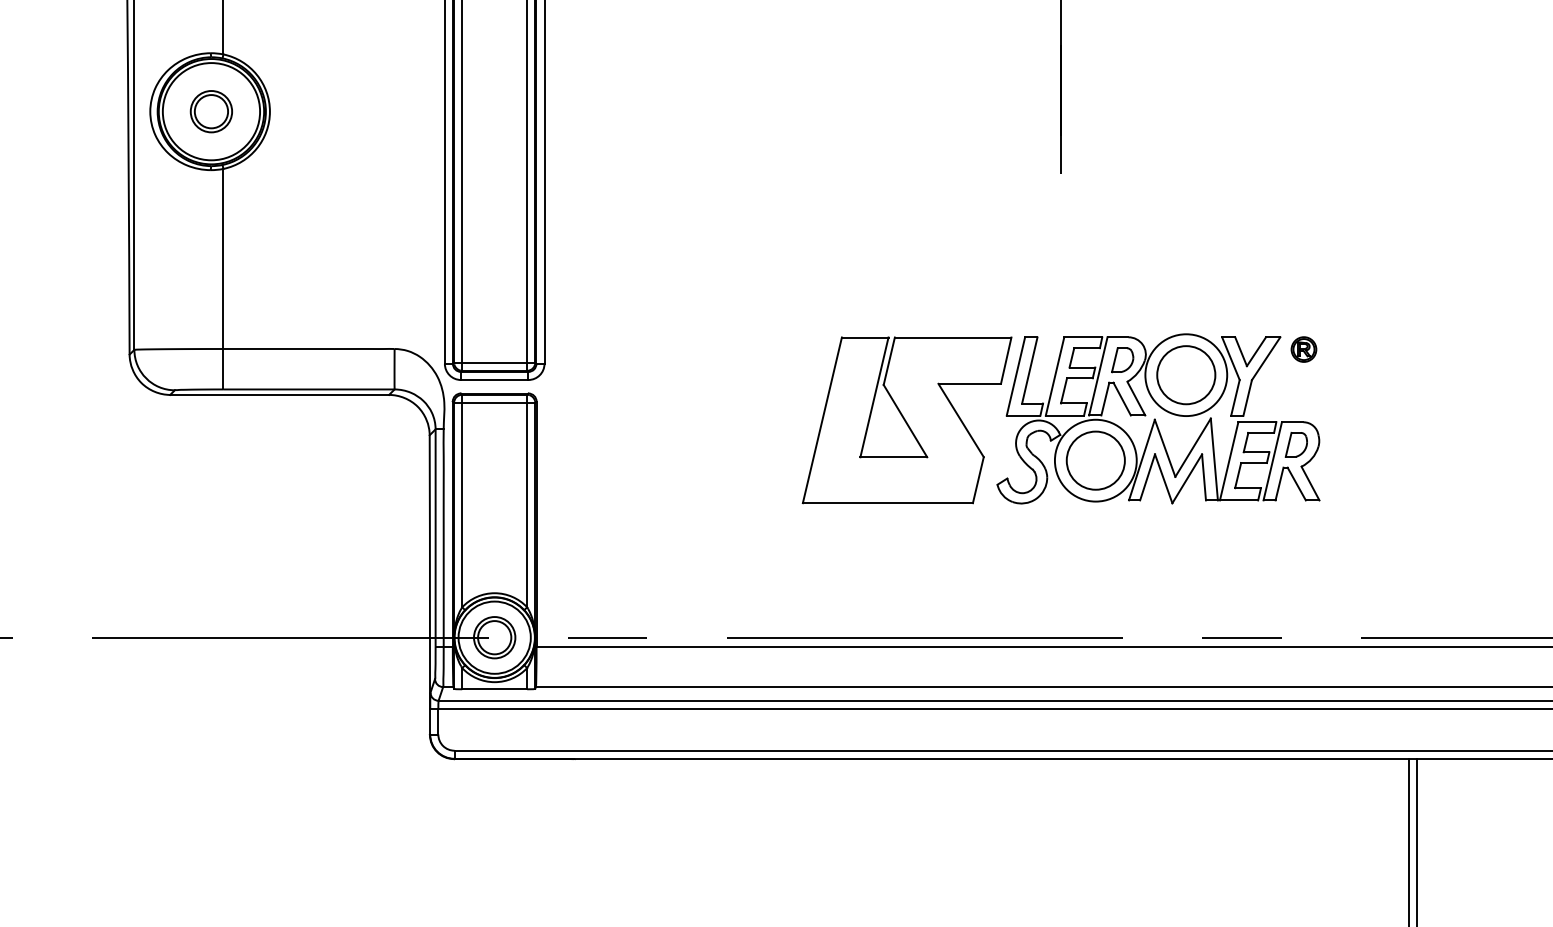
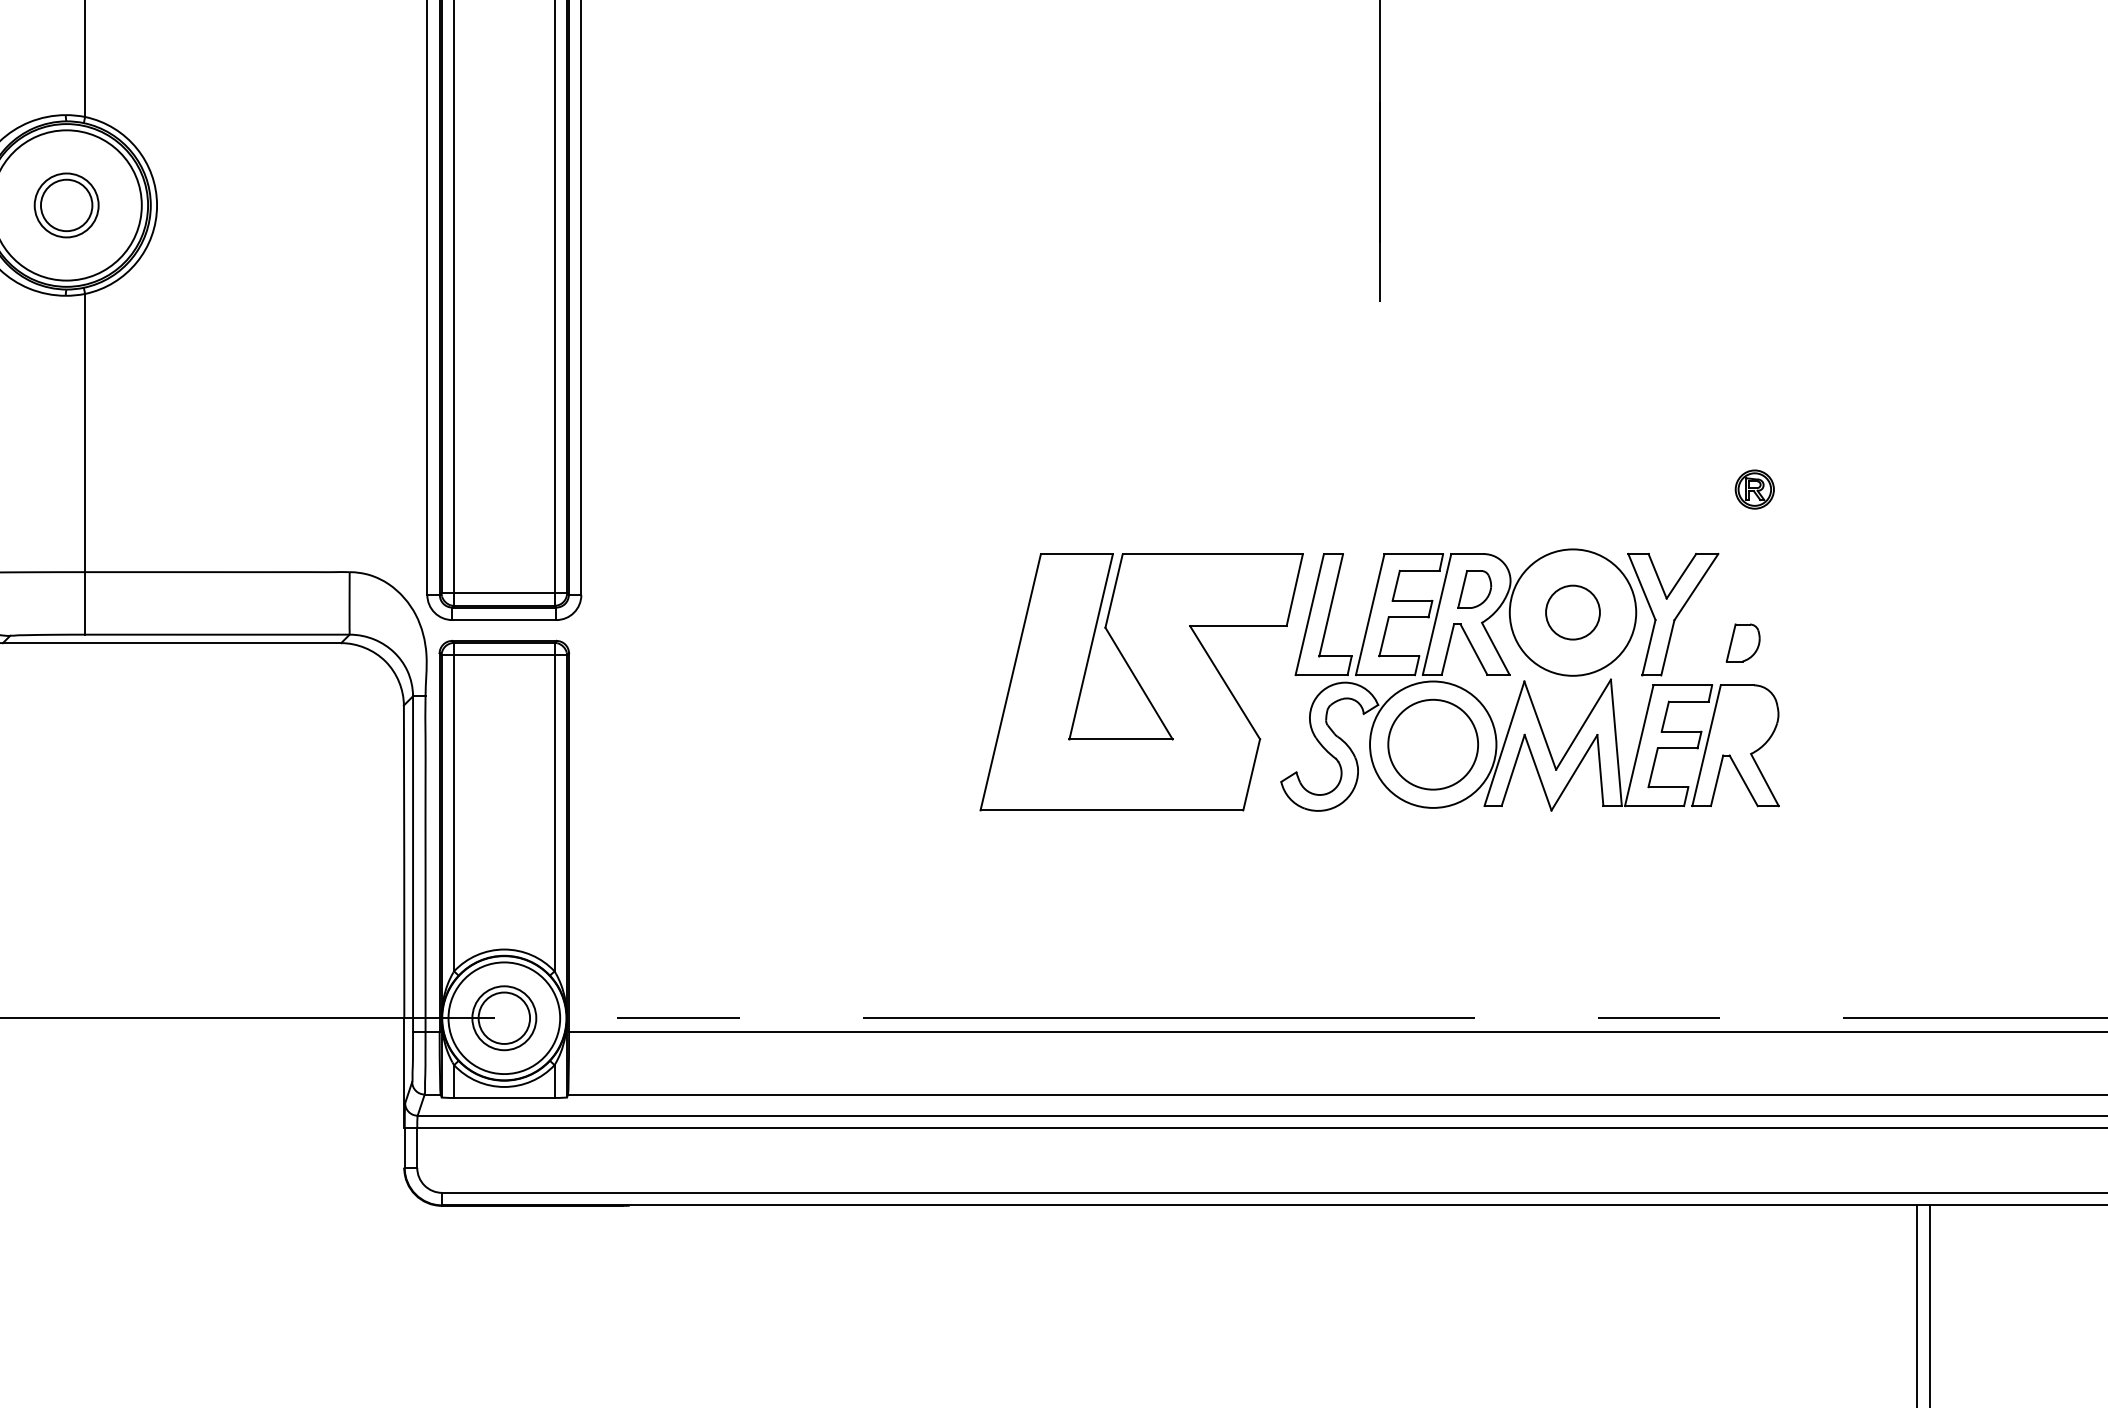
part: (1303, 349) -> (1754, 489), moved
circle: (1186, 375) -> (1573, 613), size x0.6
part: (1295, 444) -> (1741, 642), moved

